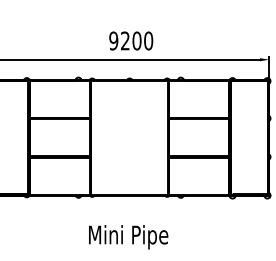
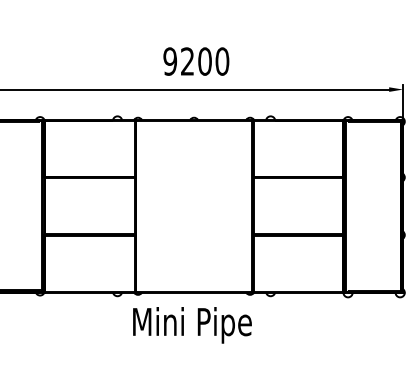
text: (128, 237) -> (192, 325), moved

